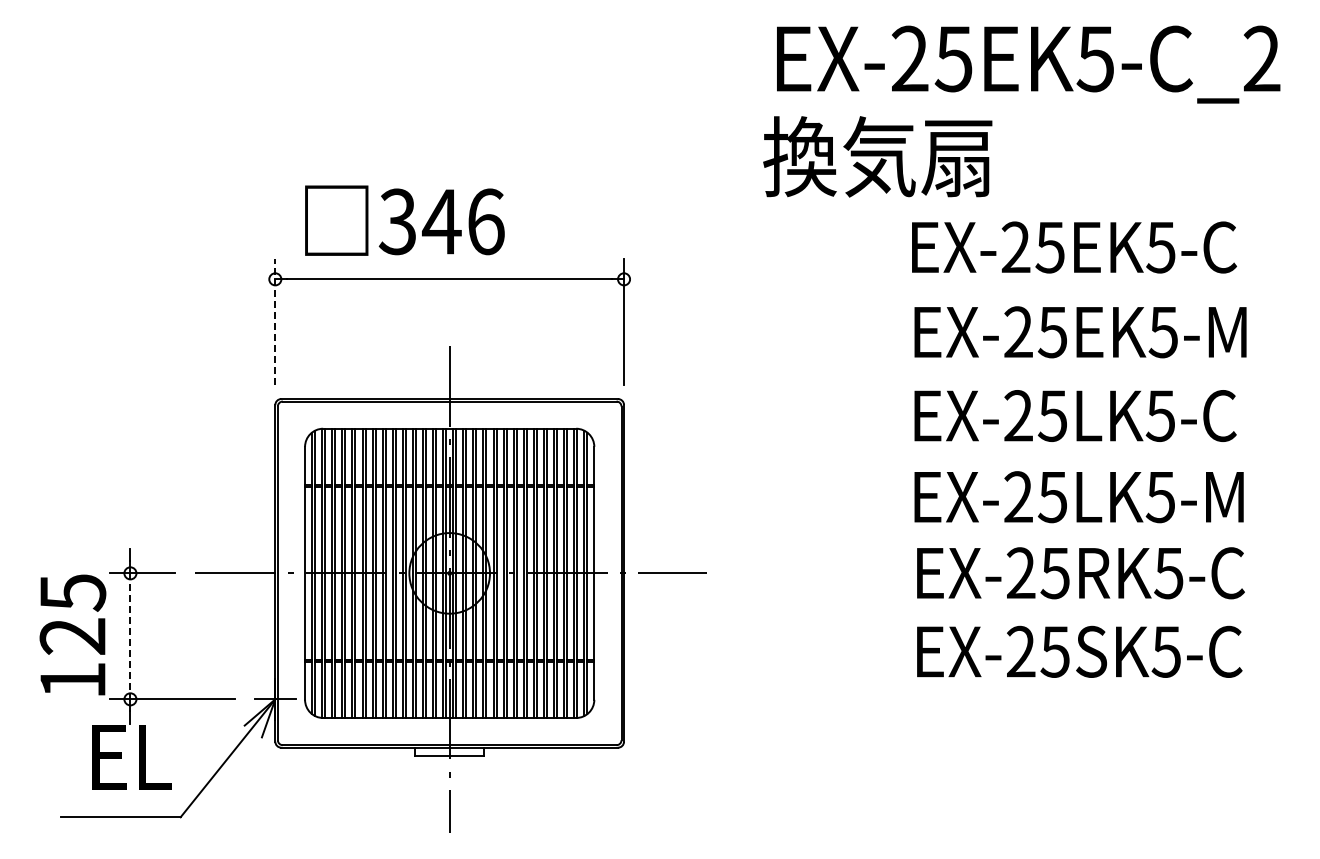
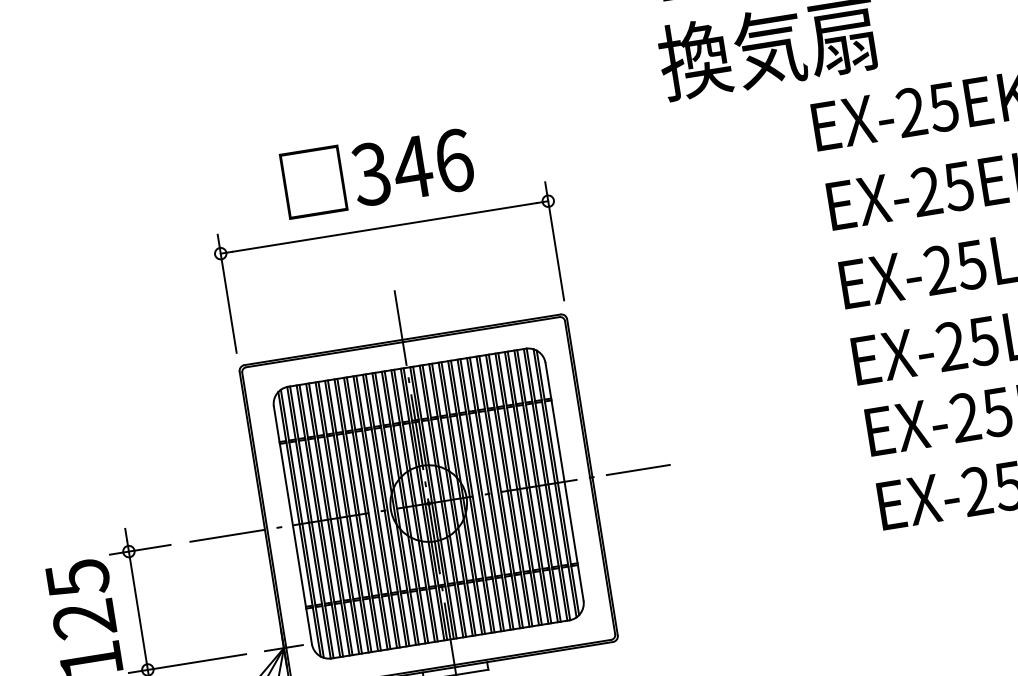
text: (404, 220) -> (377, 171), moved
line: (275, 322) -> (227, 294), dashed -> solid
line: (130, 636) -> (138, 610), dashed -> solid

